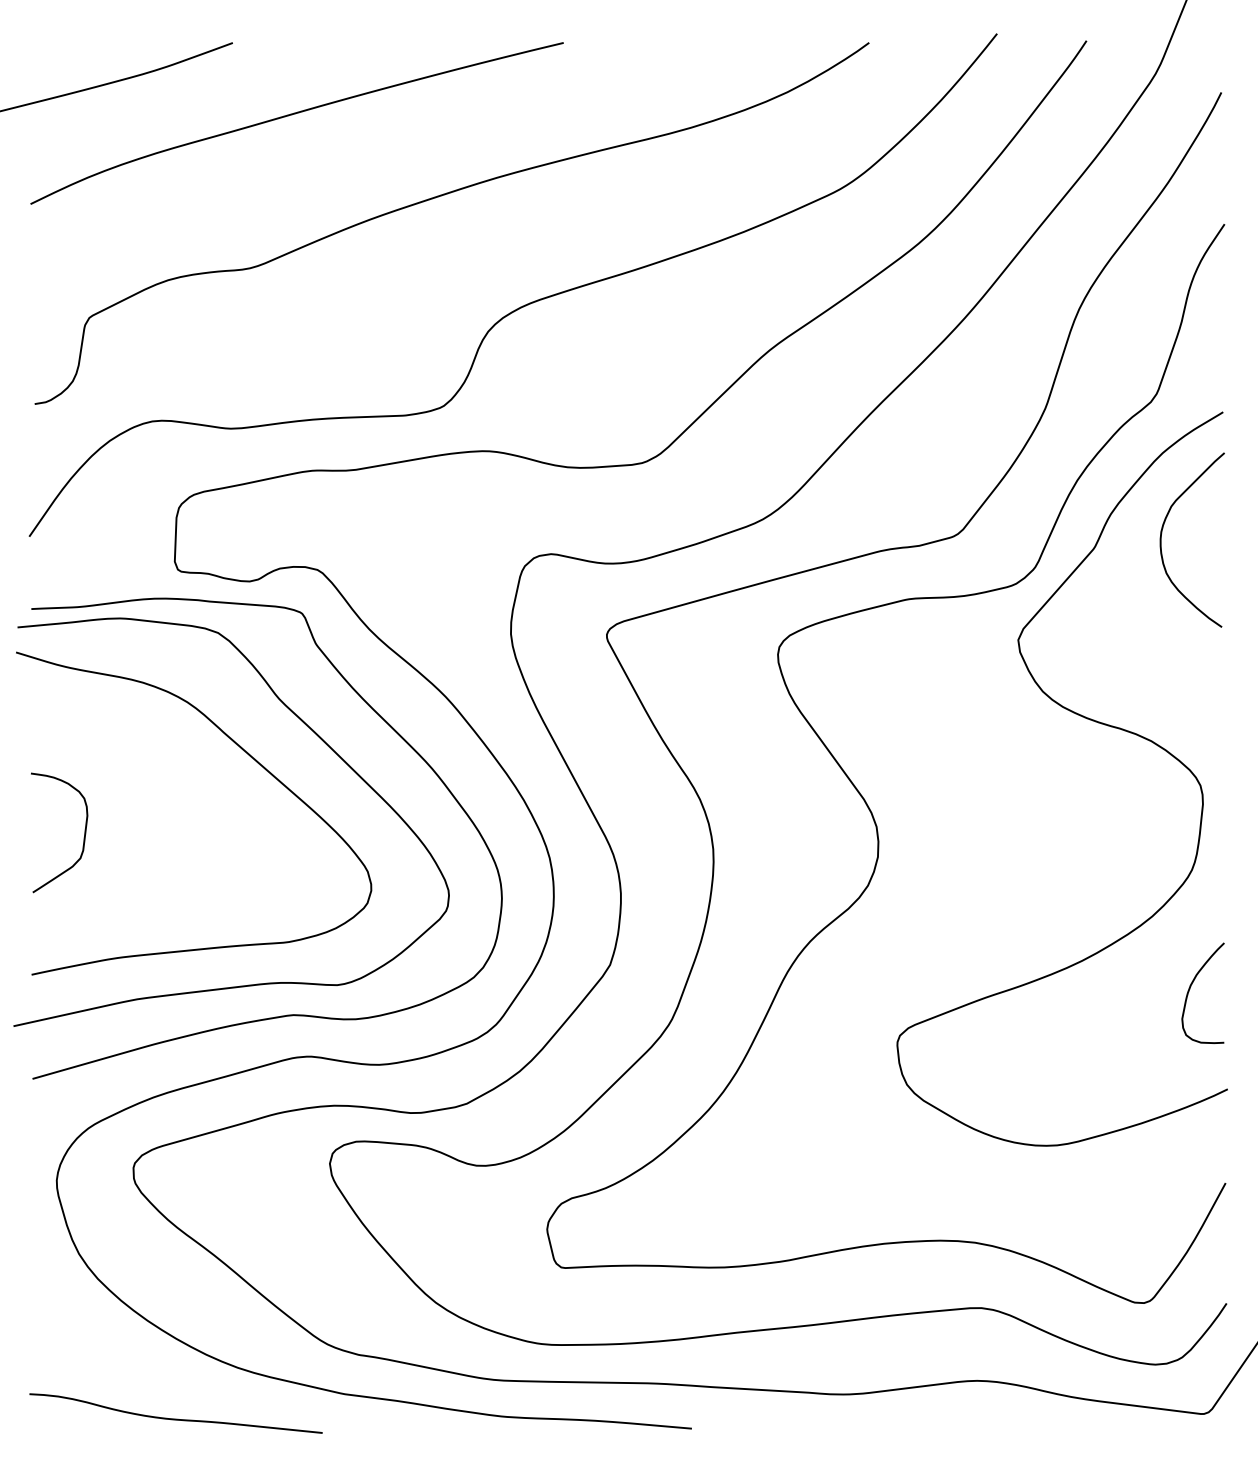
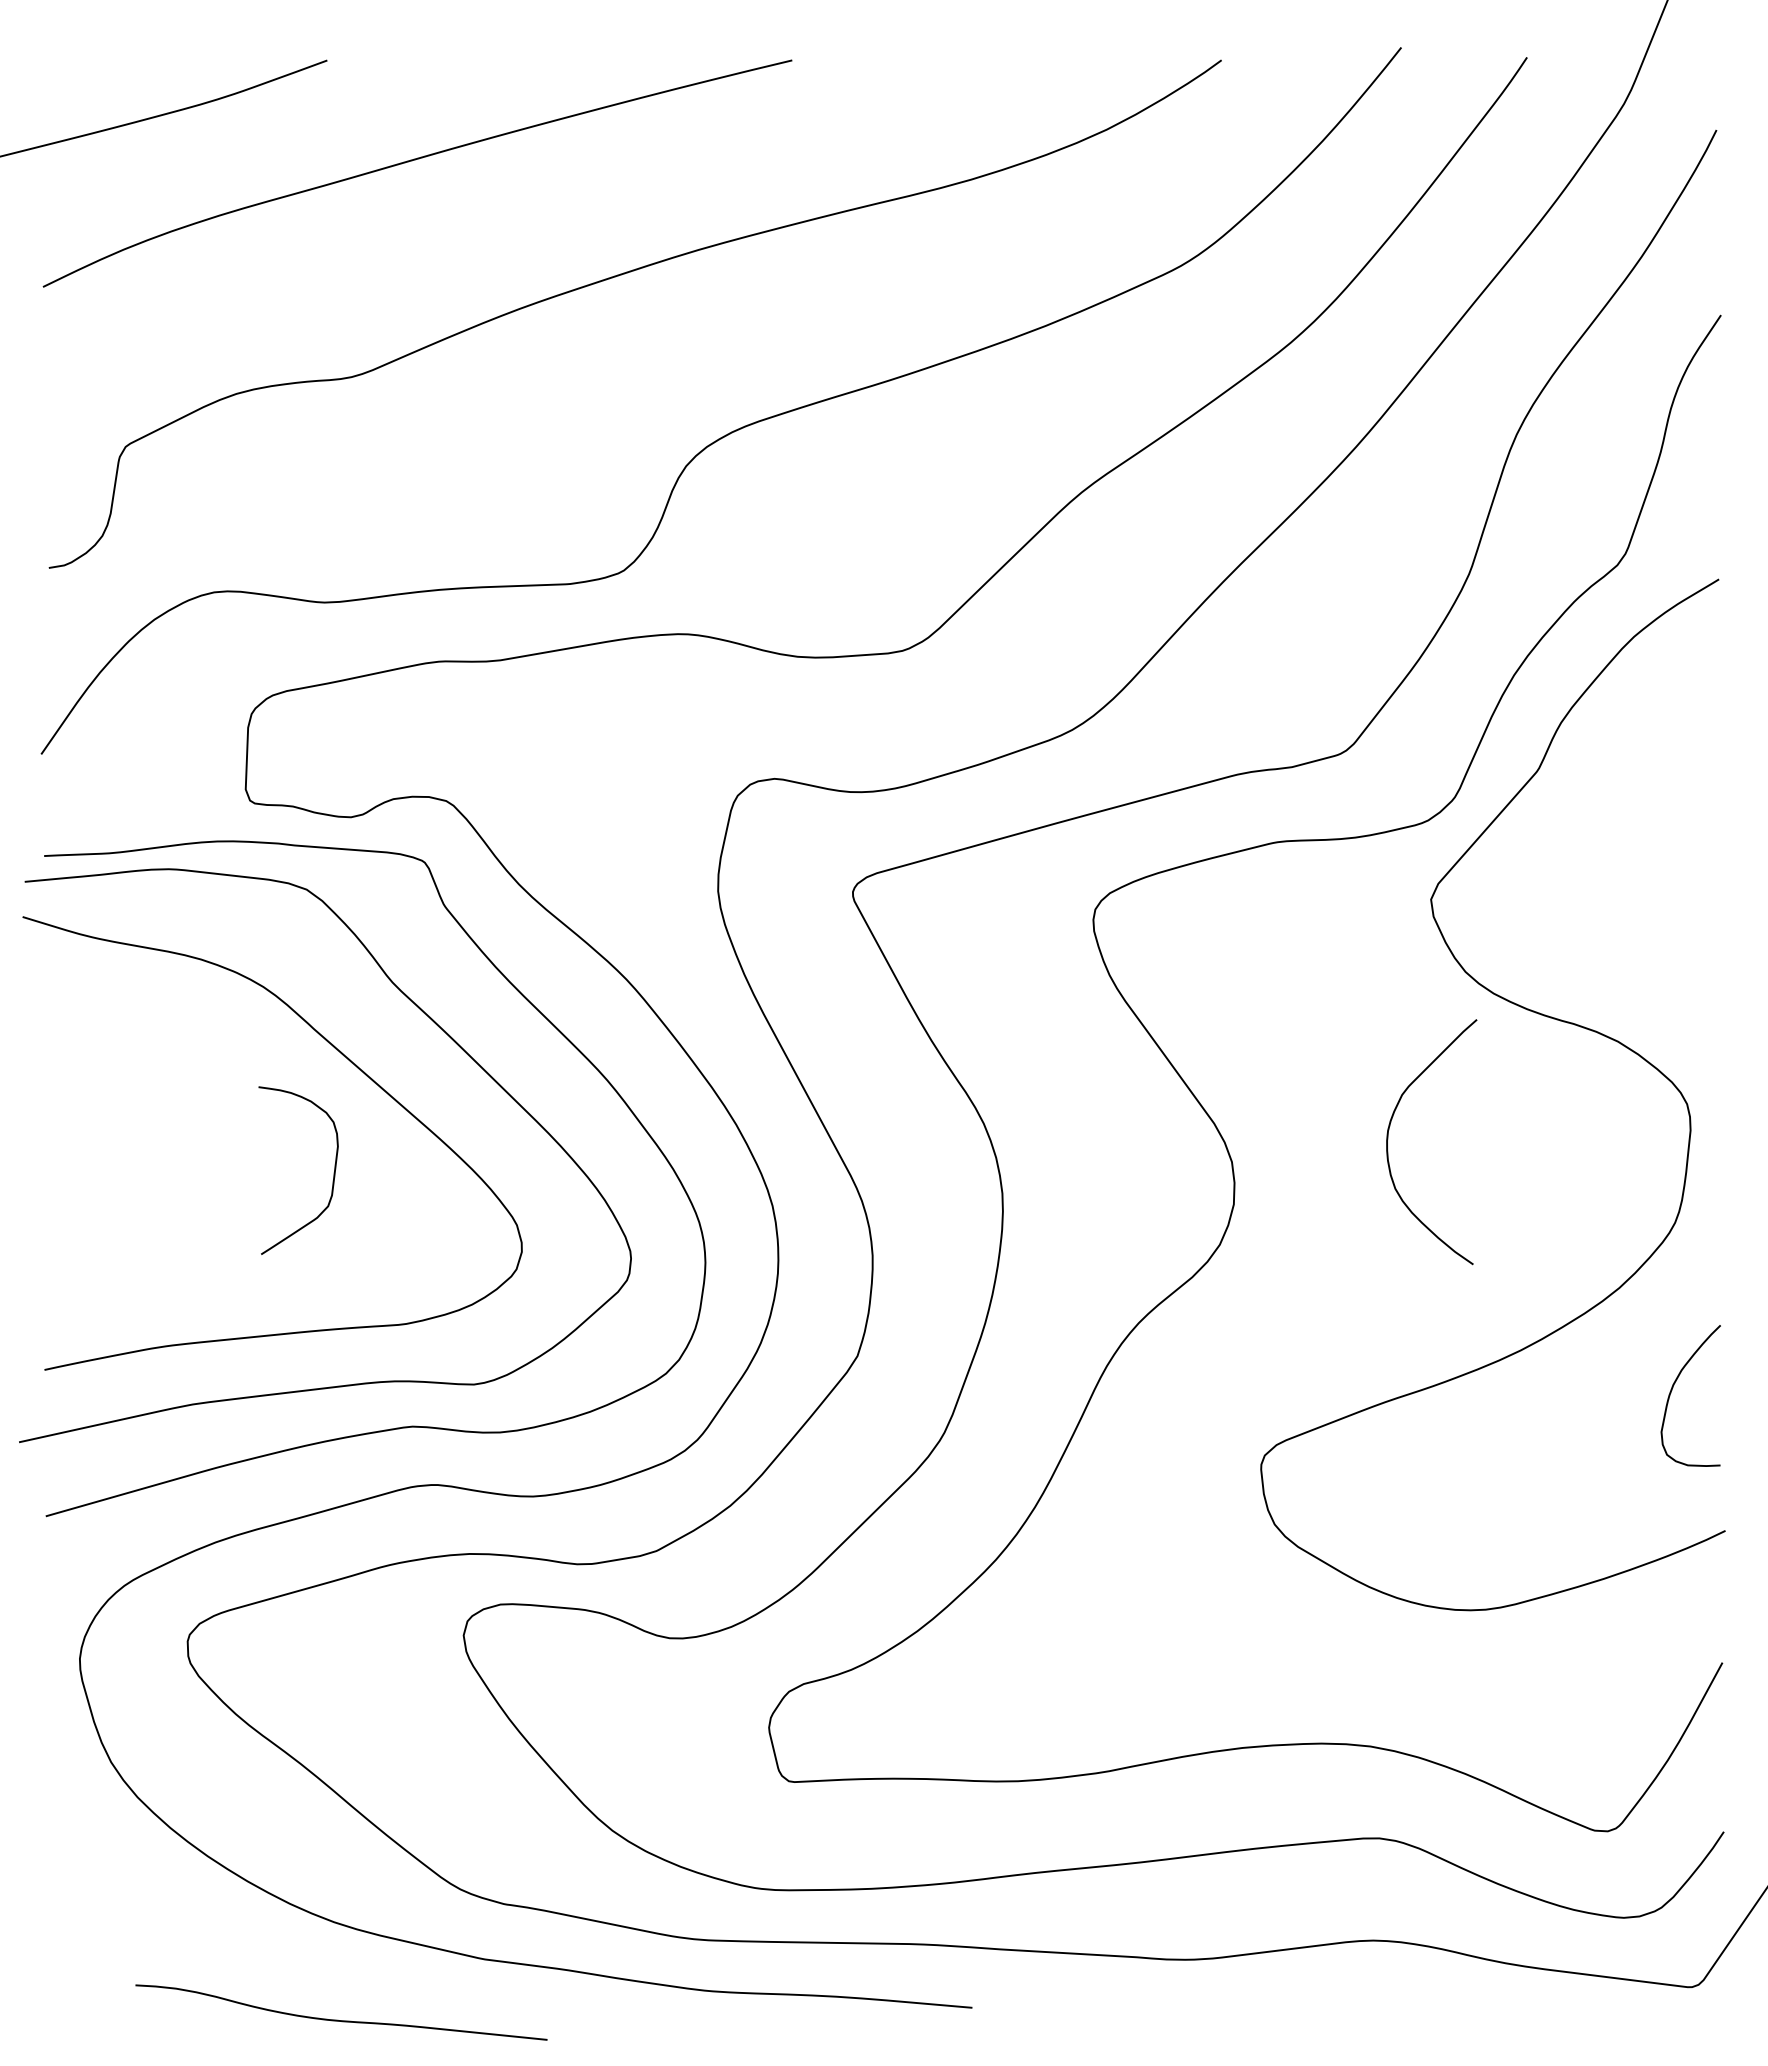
curve: (1161, 538) -> (1388, 1139), moved
curve: (84, 834) -> (333, 1172), moved
curve: (176, 1419) -> (341, 2020), moved

